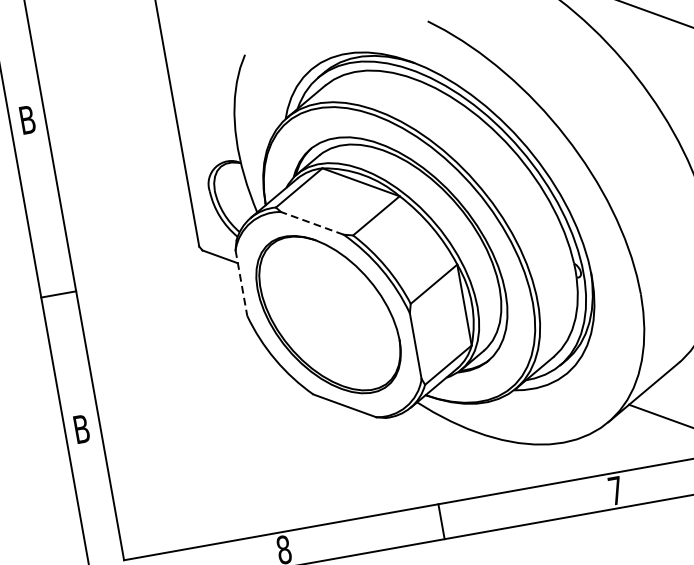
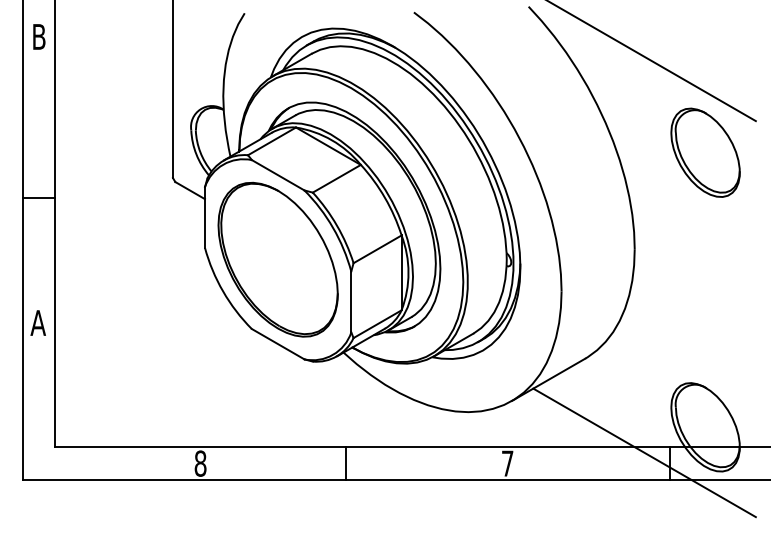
line: (311, 223) -> (277, 175), dashed -> solid
line: (241, 284) -> (204, 218), dashed -> solid
text: (80, 428) -> (37, 322), B -> A

